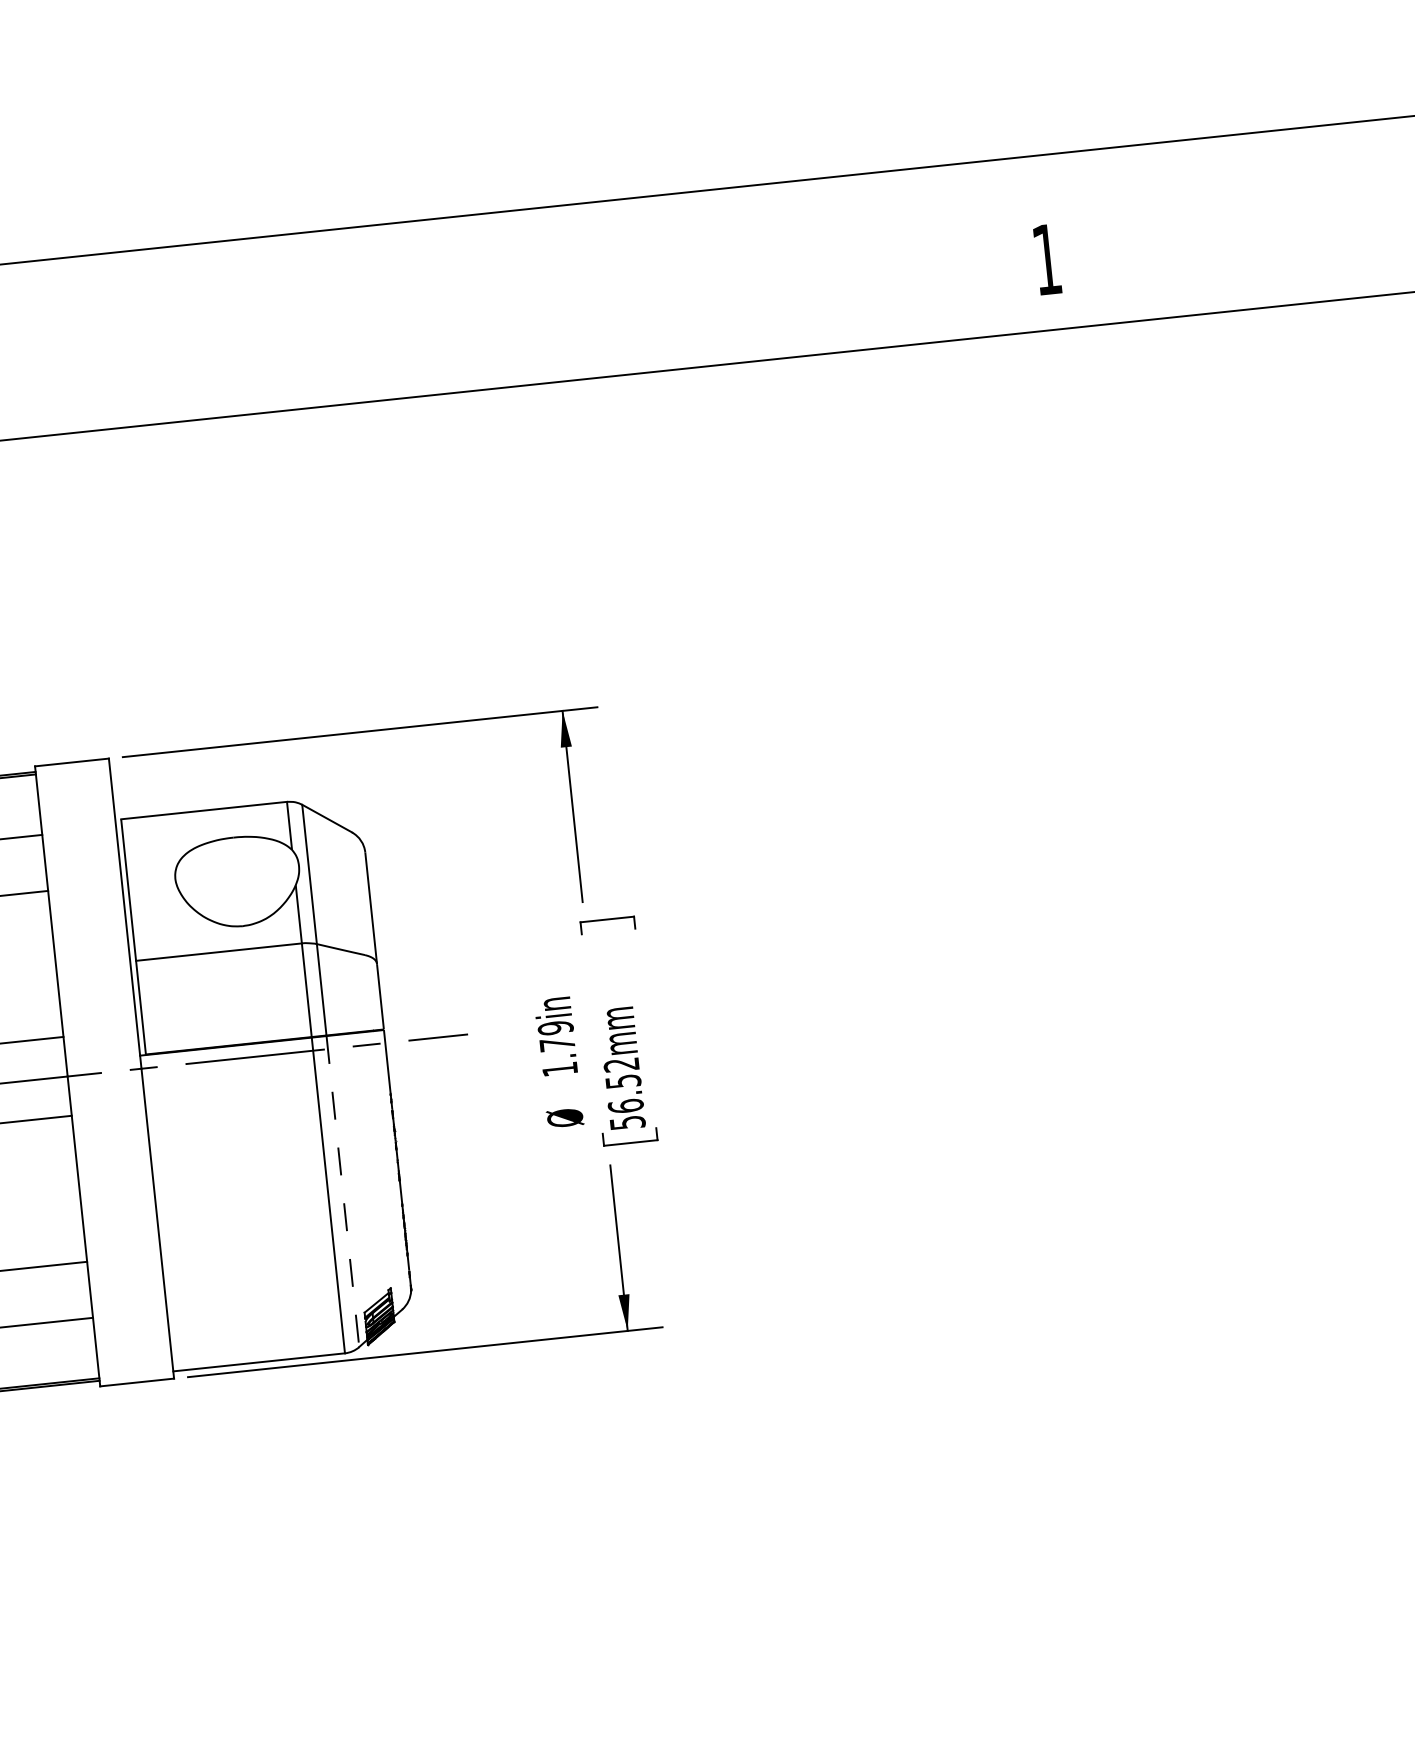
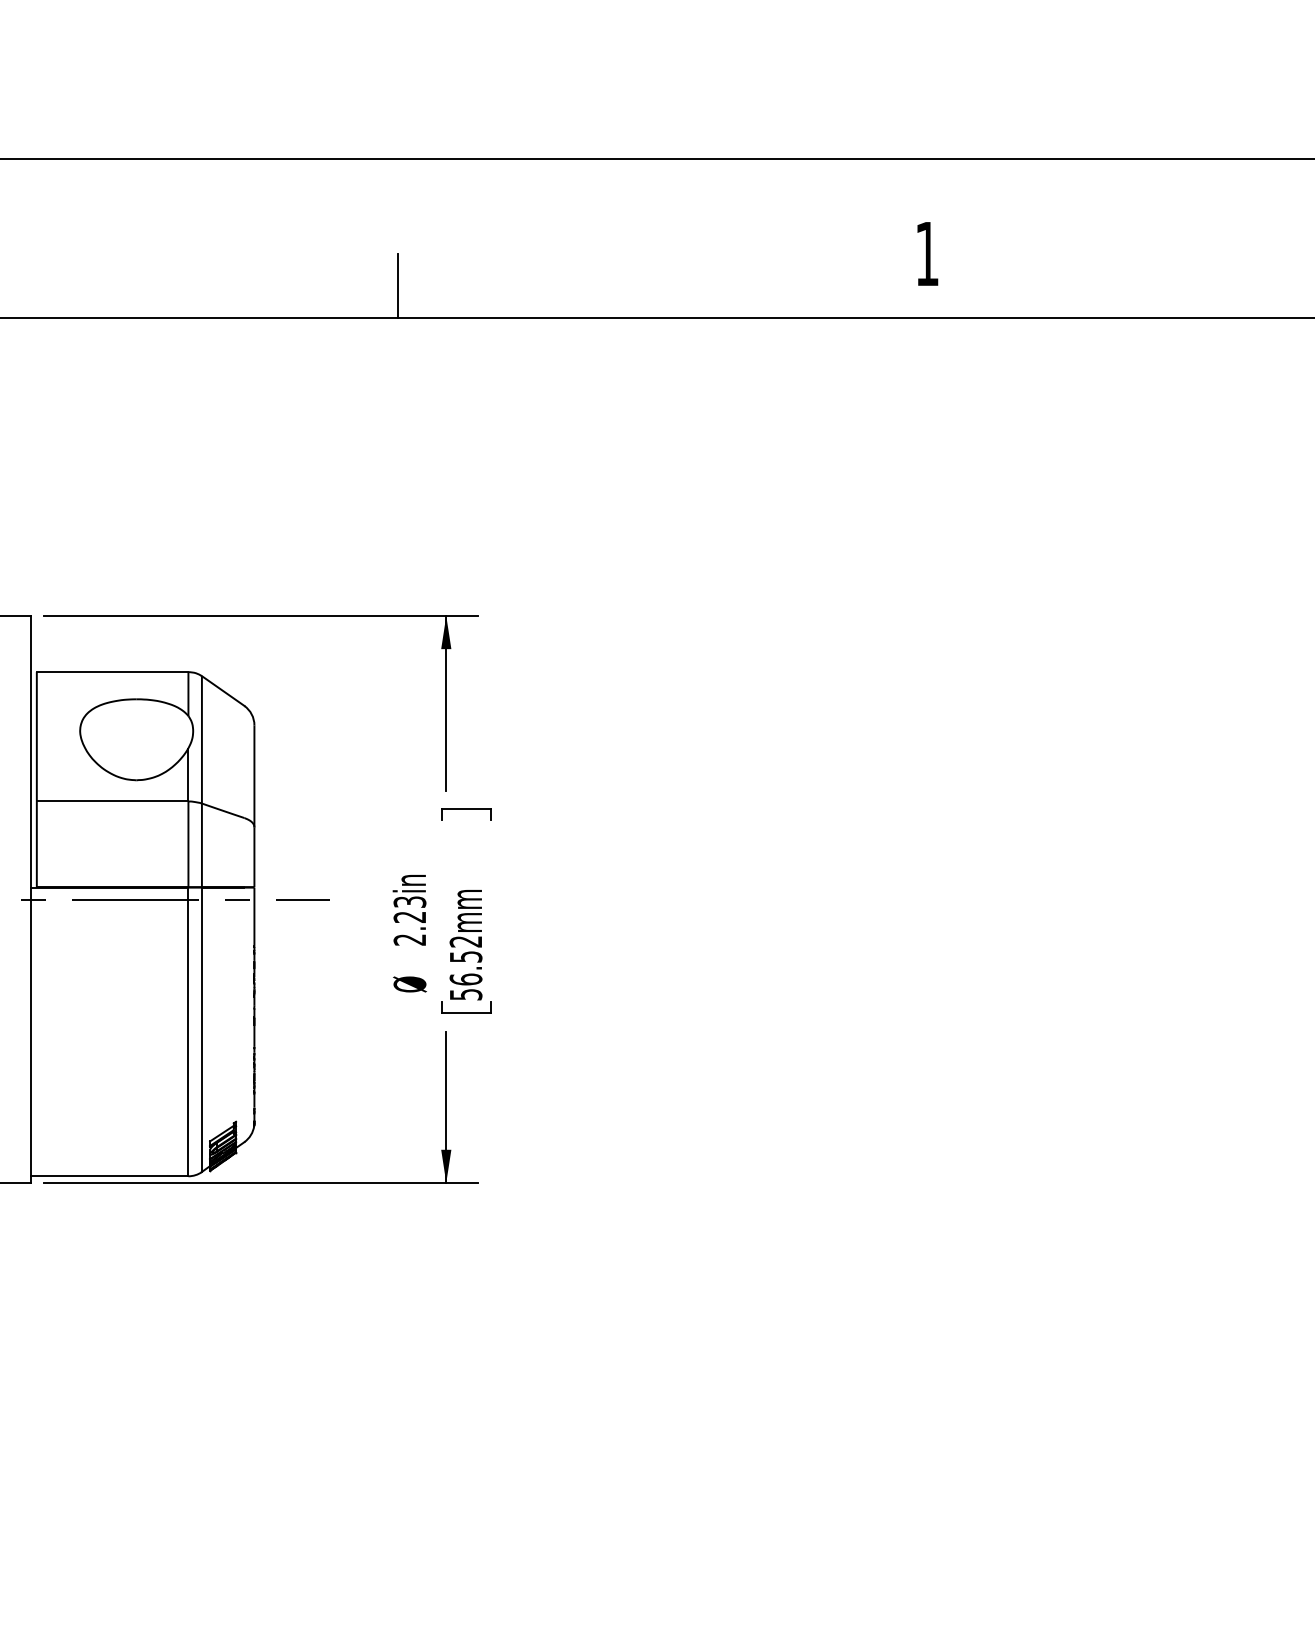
line: (472, 356) -> (398, 286), added
text: (557, 1048) -> (409, 920), 1.79in -> 2.23in
line: (342, 1192) -> (201, 1030), dashed -> solid

